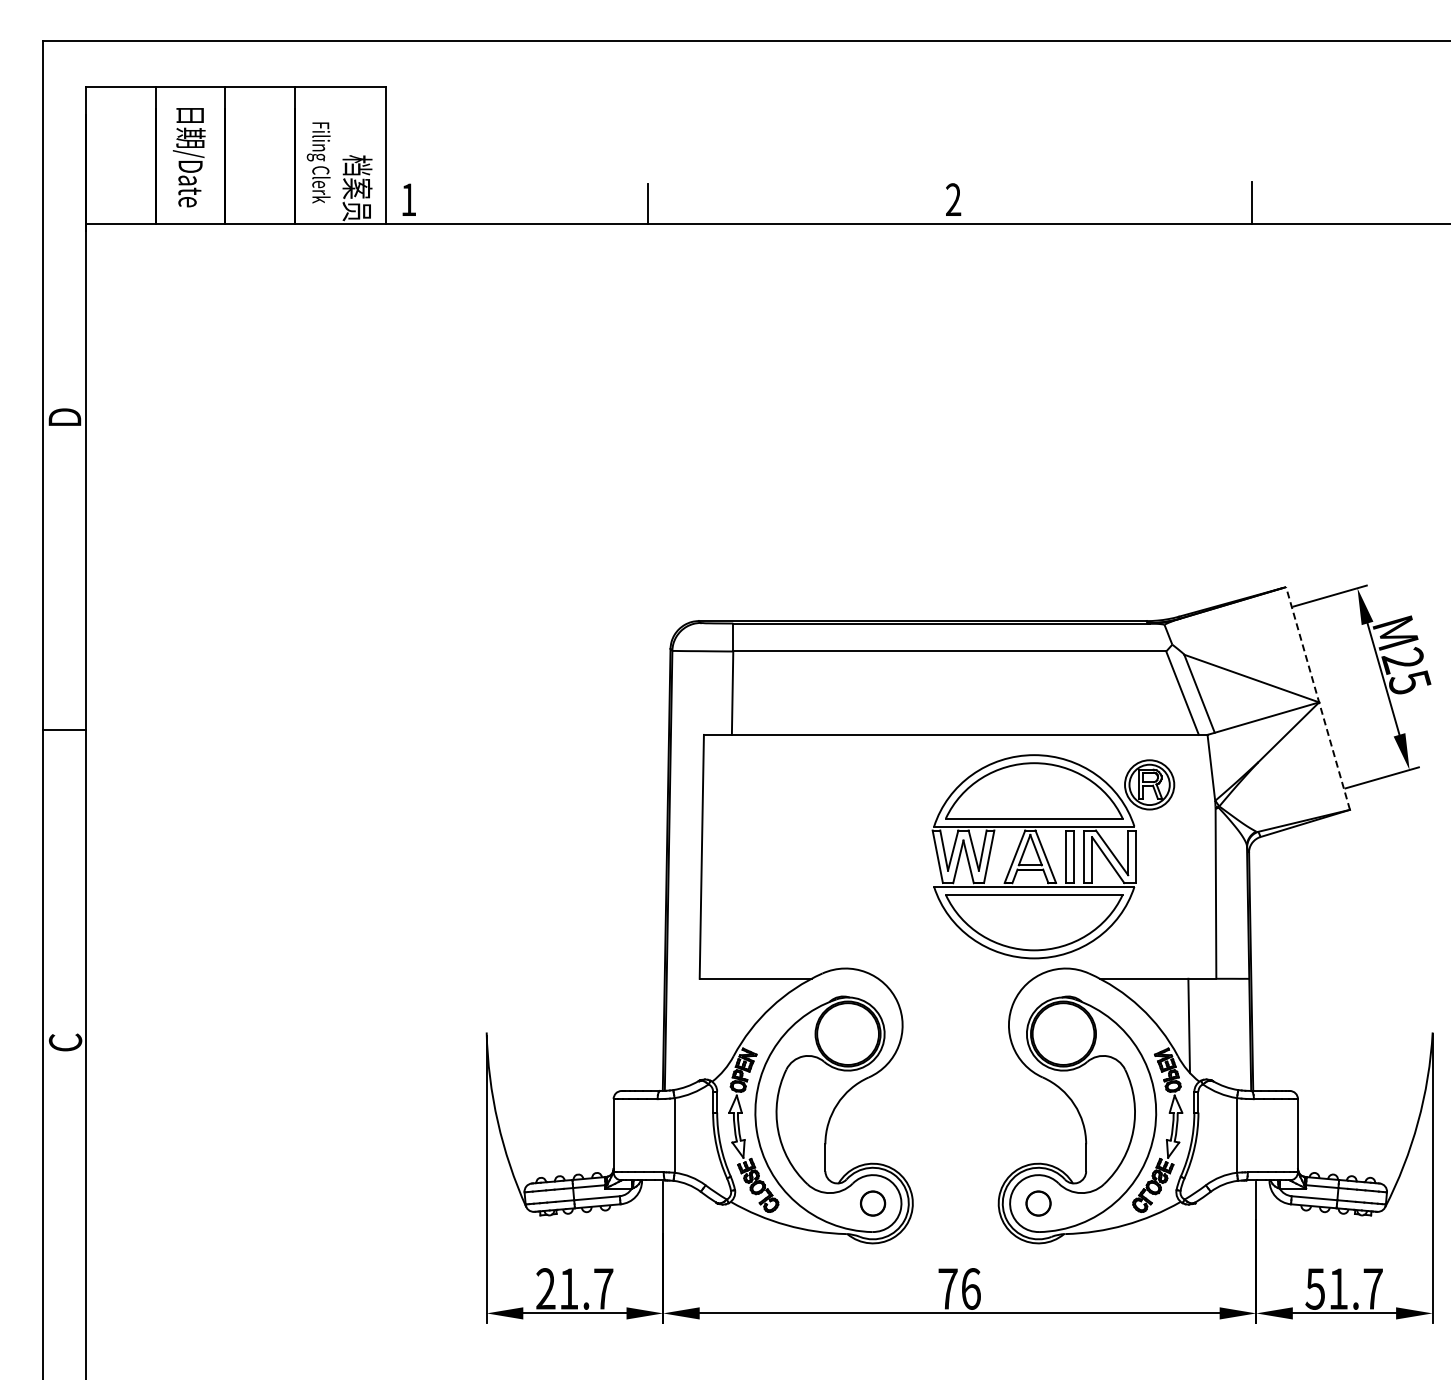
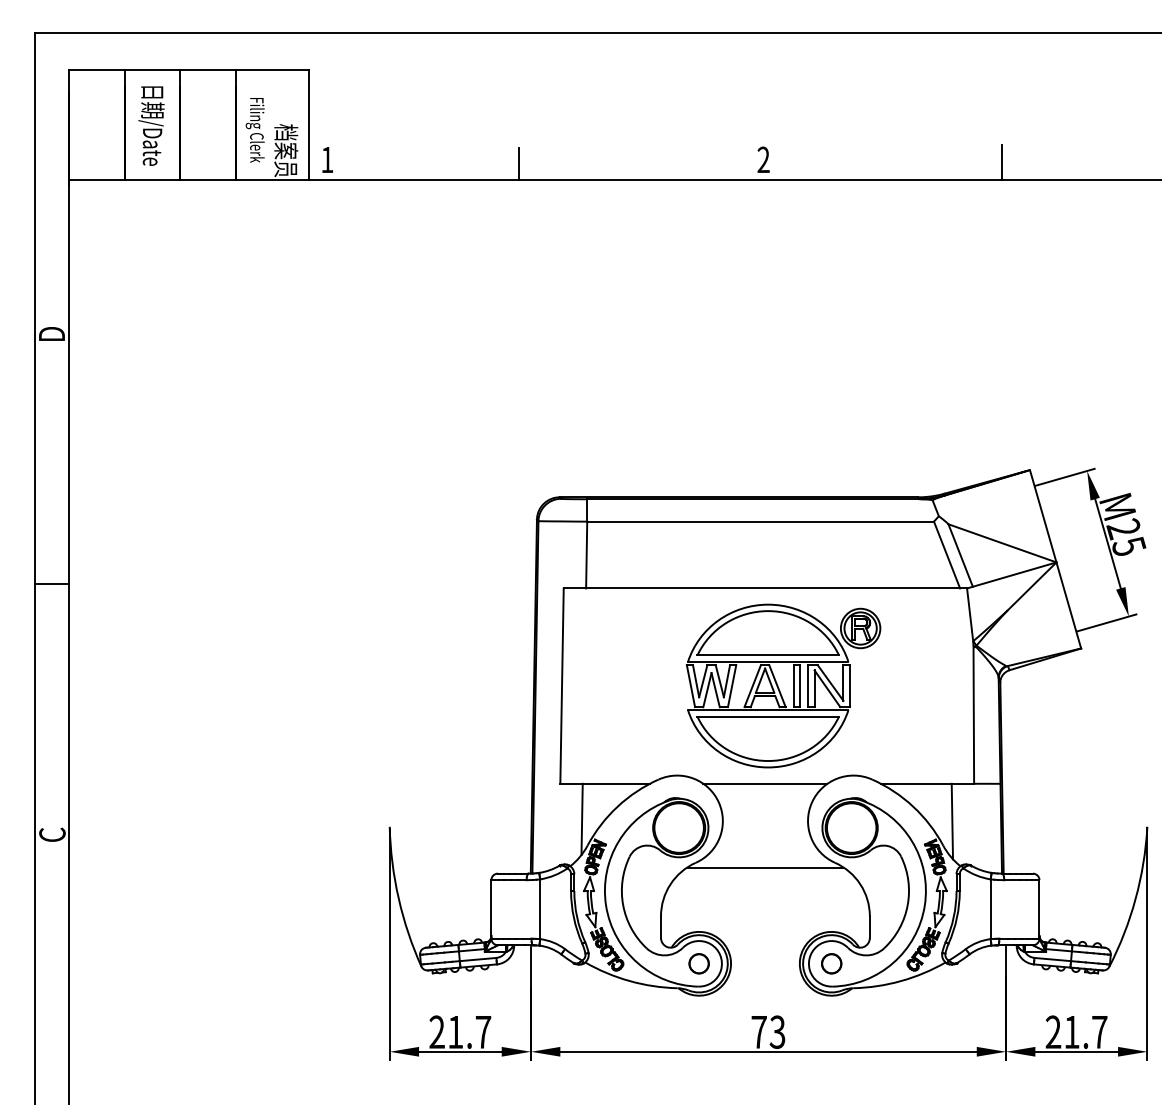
line: (1318, 698) -> (1055, 559), dashed -> solid
part: (1047, 857) -> (778, 686), moved
line: (955, 978) -> (765, 783), added
line: (726, 1022) -> (581, 818), added
line: (955, 1084) -> (765, 868), added
text: (970, 1288) -> (777, 1031), 76 -> 73
text: (1314, 1288) -> (1052, 1031), 51.7 -> 21.7

